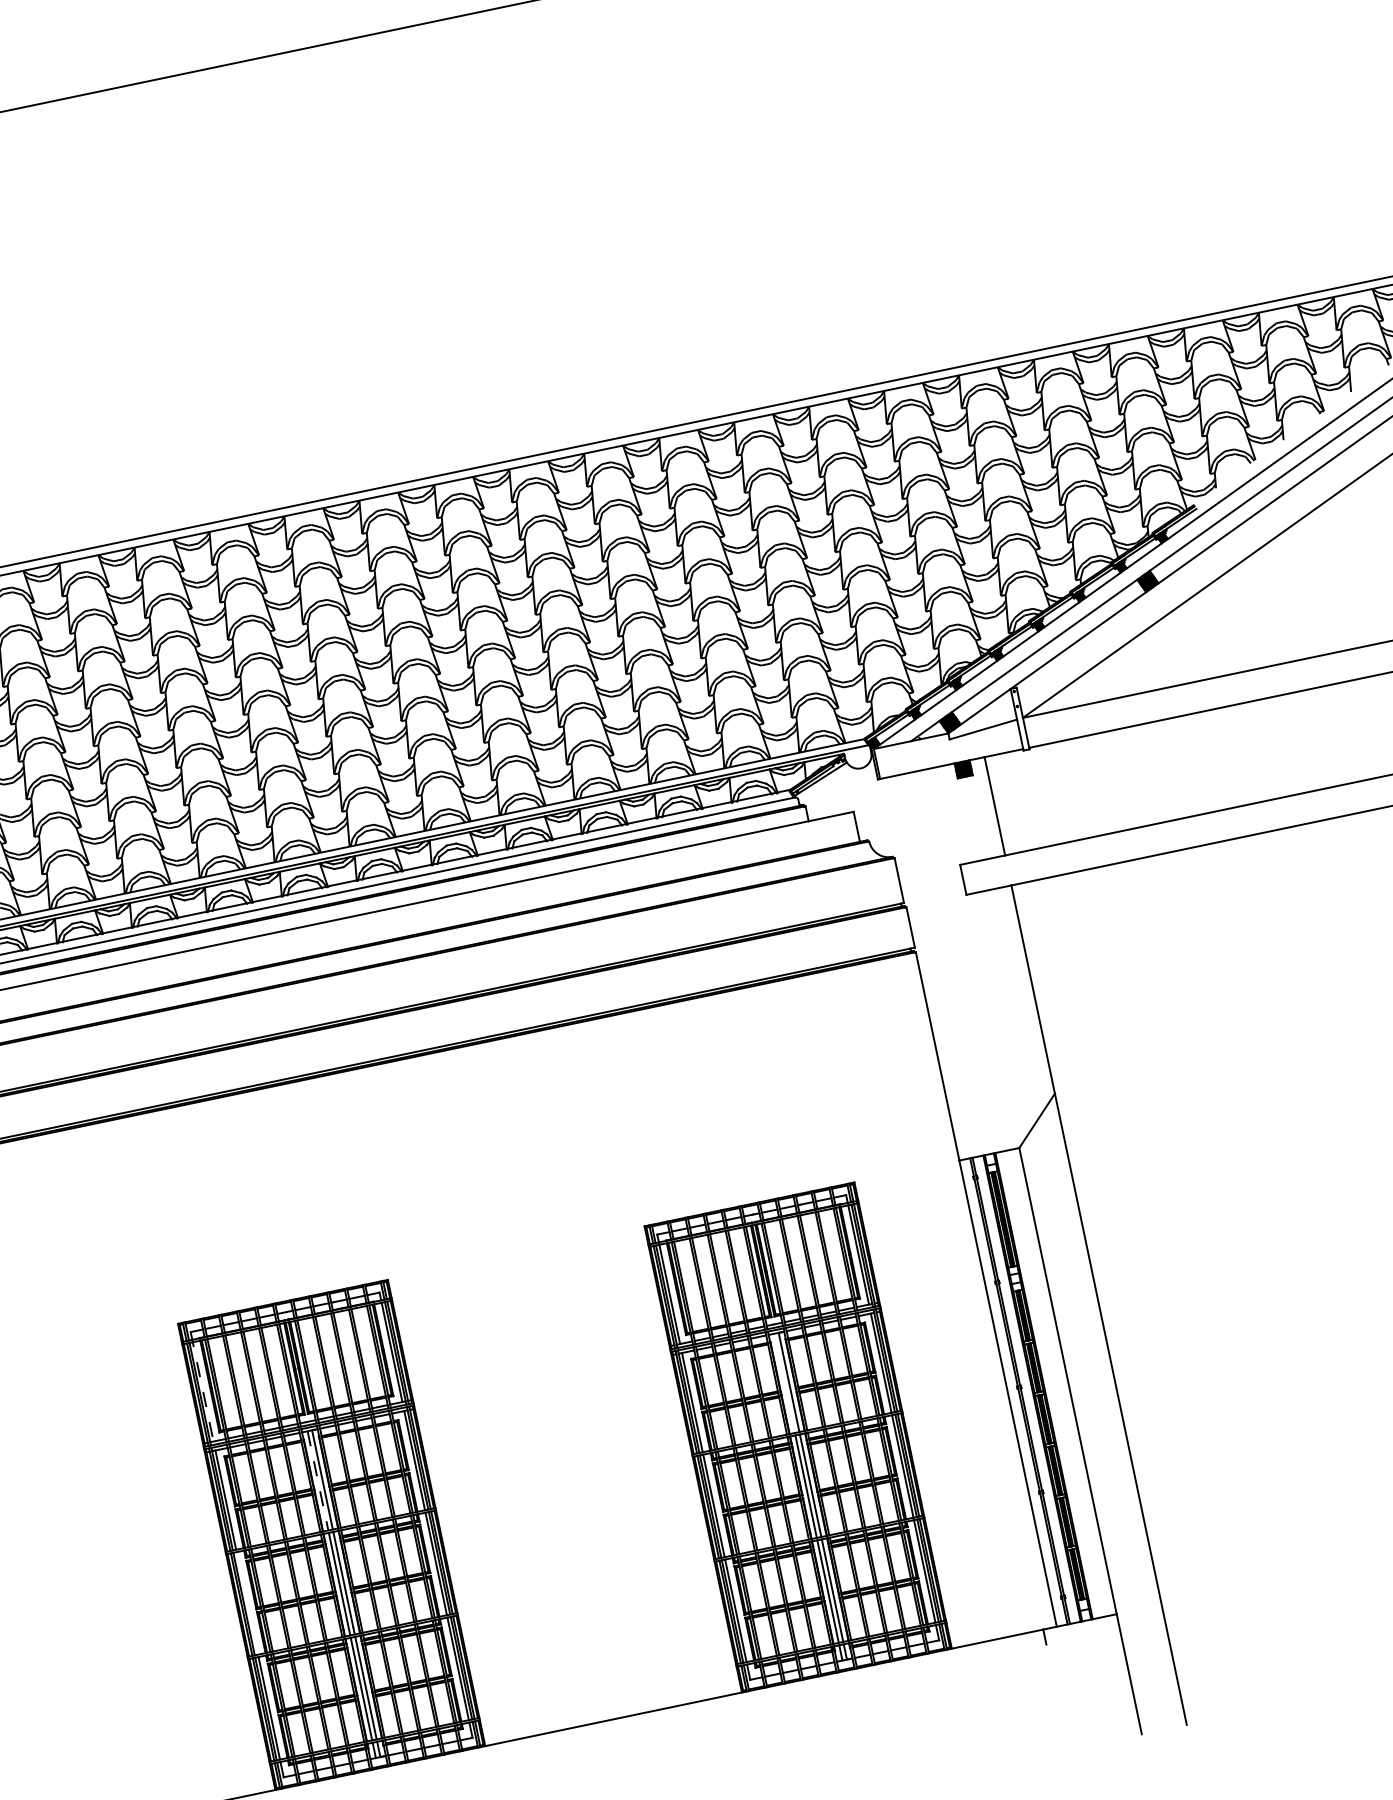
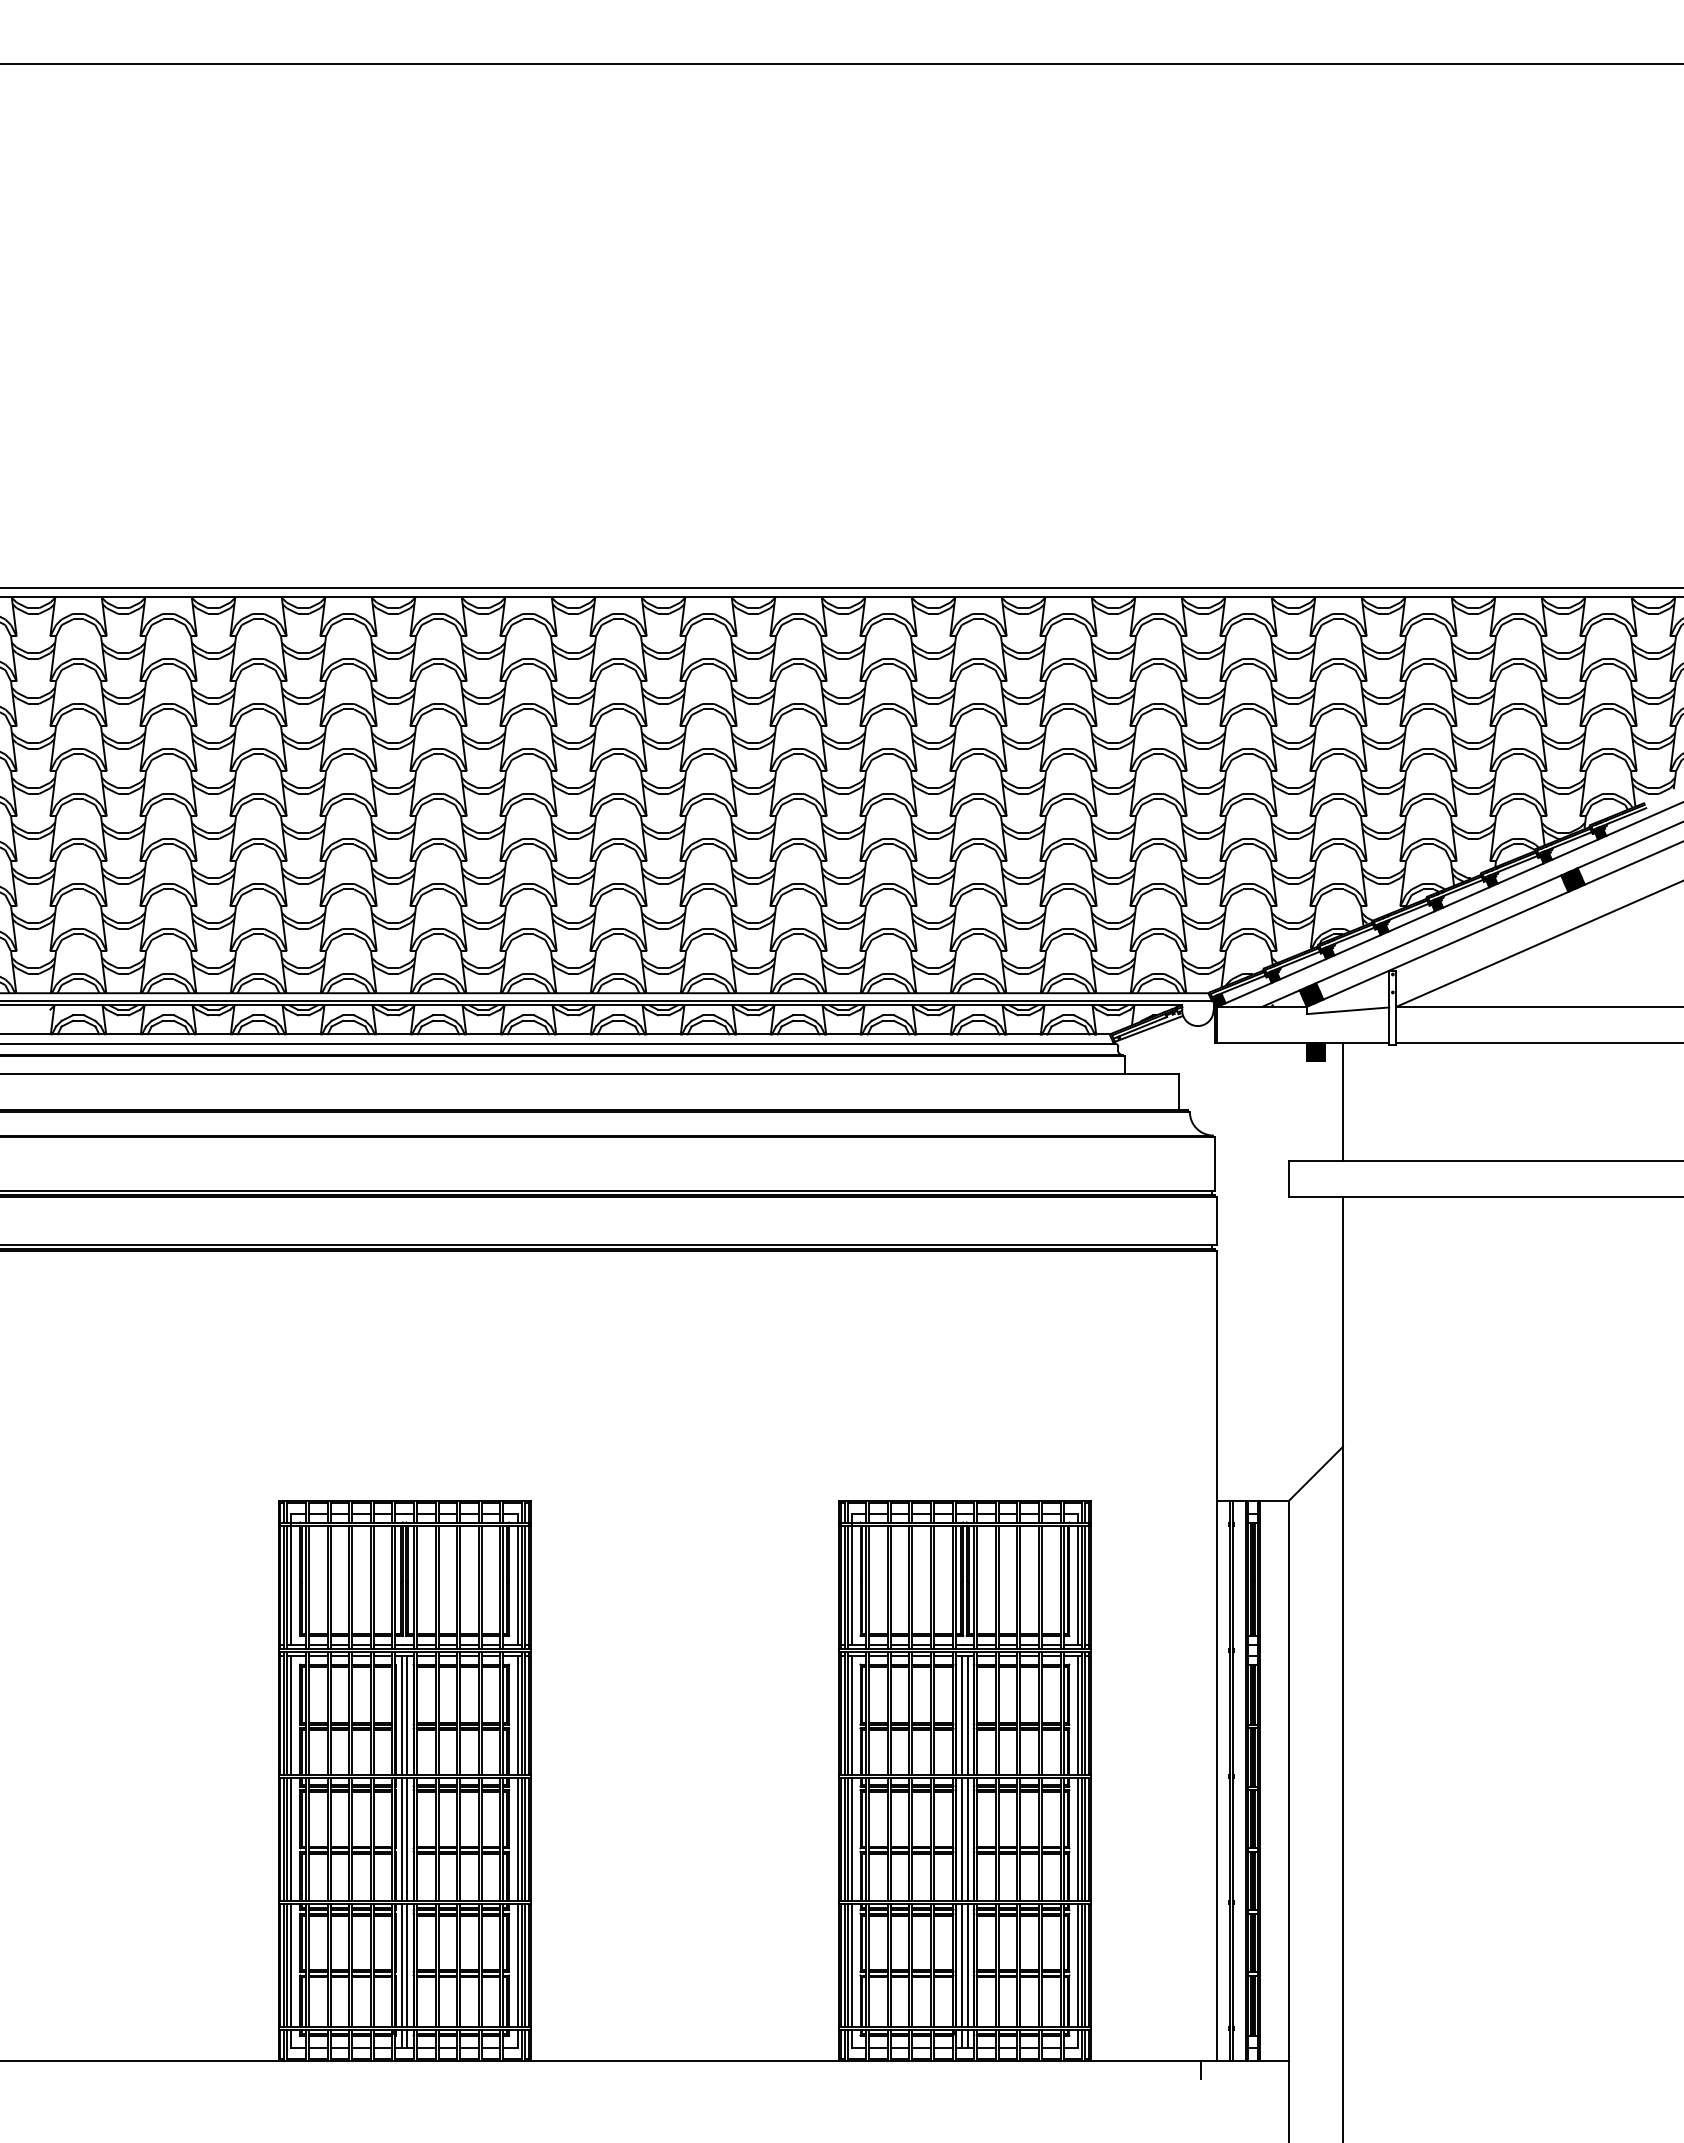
line: (784, 1382) -> (962, 1714), added
line: (202, 1387) -> (291, 1579), dashed -> solid
line: (317, 1481) -> (401, 1715), dashed -> solid
line: (247, 1602) -> (291, 1838), added

